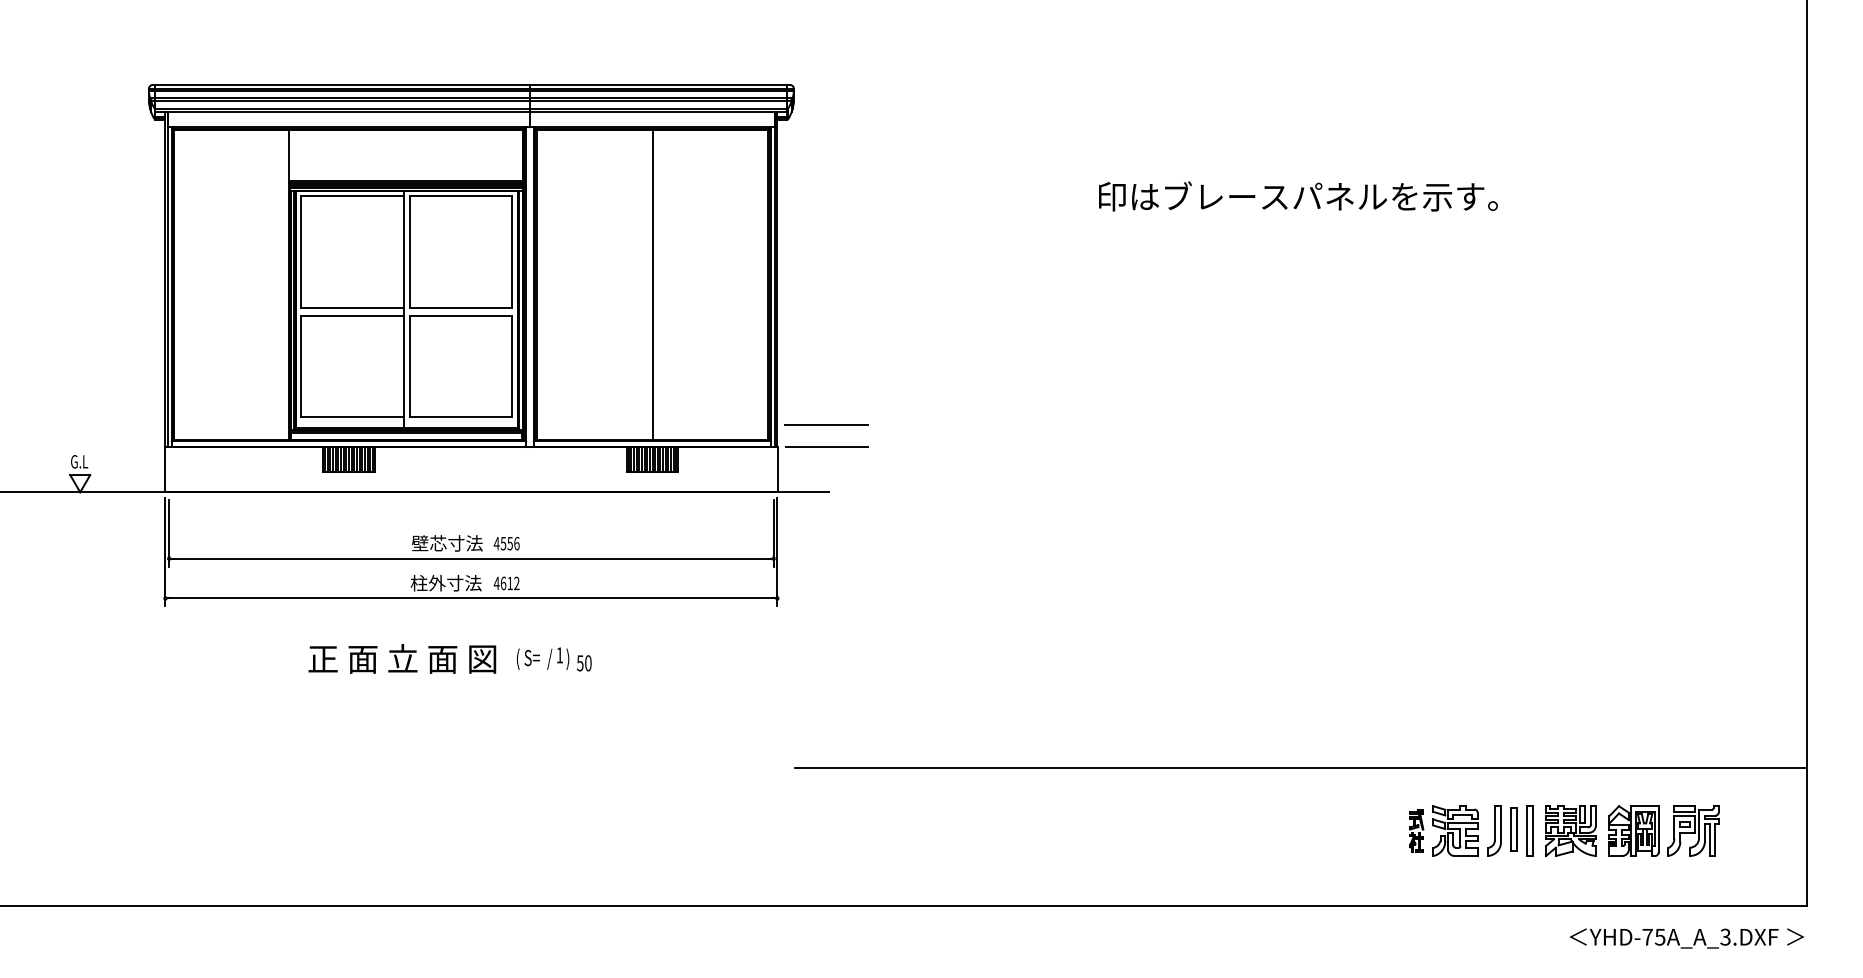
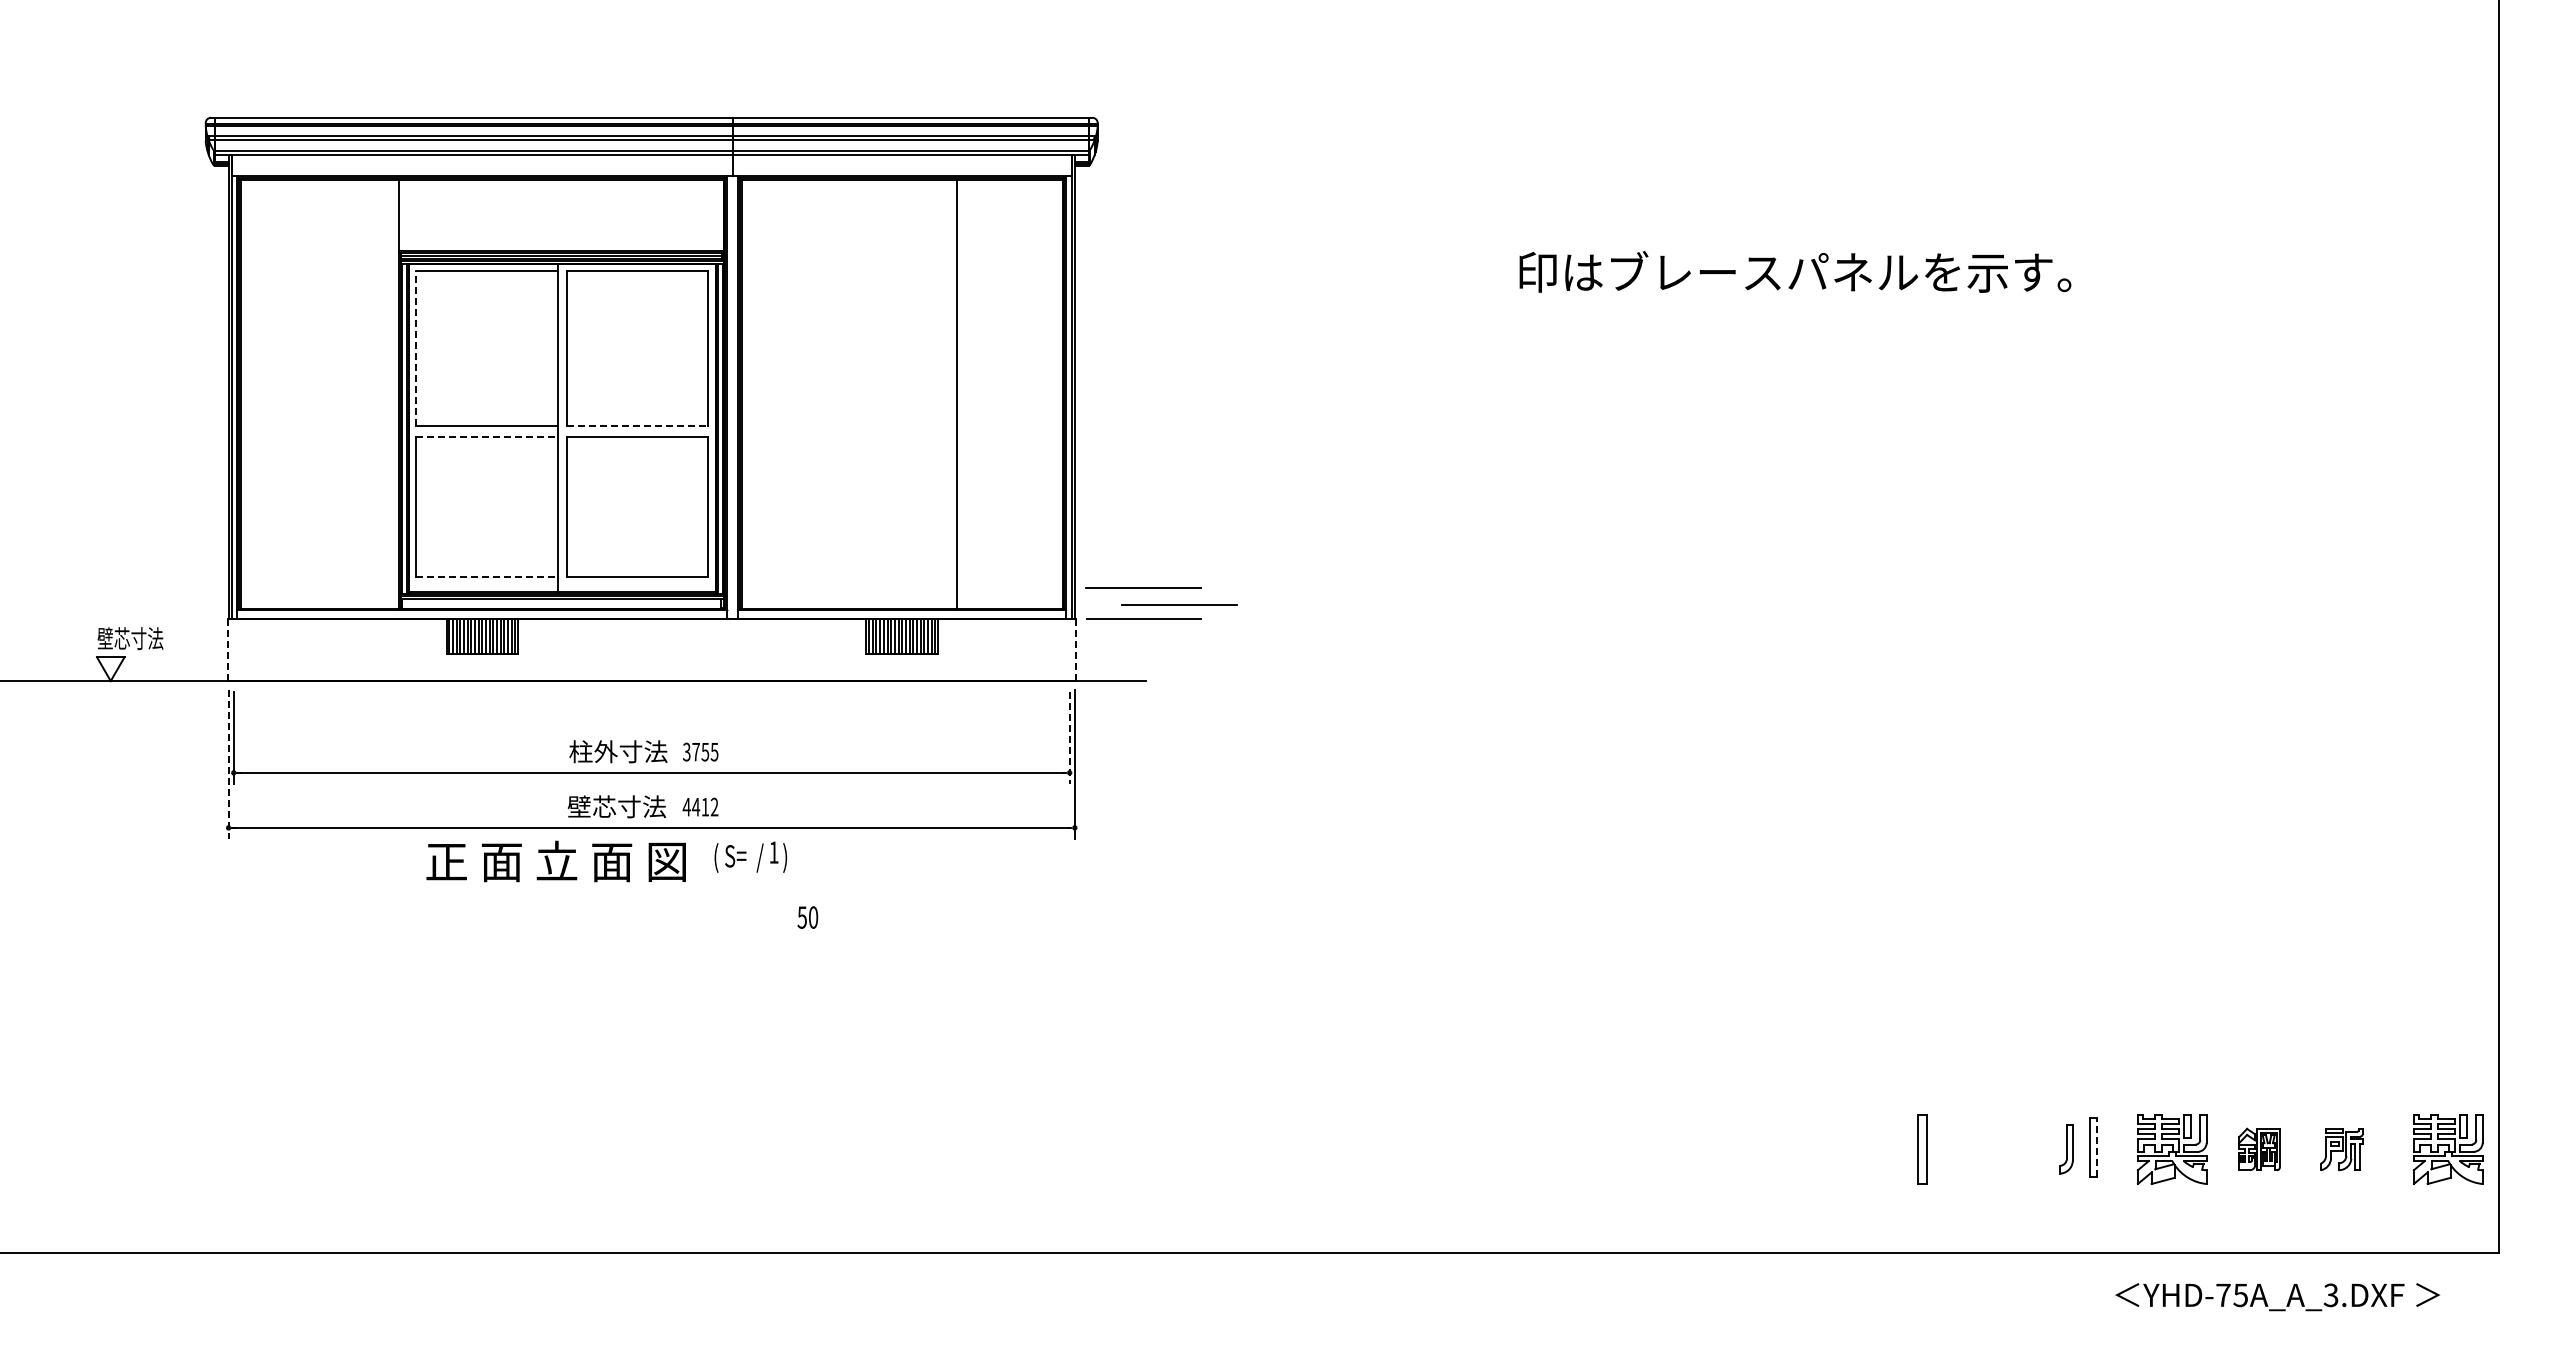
line: (301, 251) -> (416, 348), solid -> dashed
line: (652, 285) -> (957, 394), moved
line: (461, 307) -> (638, 425), solid -> dashed
line: (352, 315) -> (487, 436), solid -> dashed
line: (352, 417) -> (487, 577), solid -> dashed
line: (853, 436) -> (1179, 604), added
text: (94, 461) -> (130, 638), G.L -> 壁芯寸法
line: (777, 469) -> (1075, 649), solid -> dashed
line: (164, 470) -> (227, 650), solid -> dashed
line: (773, 533) -> (1069, 737), solid -> dashed
text: (429, 543) -> (593, 751), 壁芯寸法 -> 柱外寸法
text: (506, 543) -> (700, 751), 4556 -> 3755
line: (165, 552) -> (228, 764), solid -> dashed
text: (427, 583) -> (591, 806), 柱外寸法 -> 壁芯寸法
text: (503, 583) -> (695, 806), 4612 -> 4412
text: (401, 658) -> (555, 861), moved
text: (542, 658) -> (750, 856), moved
line: (1300, 768) -> (1798, 1062), removed
line: (1516, 829) -> (2097, 1147), solid -> dashed
part: (1416, 831) -> (1958, 1149), removed
part: (1455, 831) -> (2012, 1149), removed
part: (1494, 831) -> (2066, 1149), size x0.7
part: (1529, 831) -> (1922, 1149), moved
part: (1633, 831) -> (2259, 1149), size x0.6
part: (1693, 831) -> (2341, 1149), size x0.6
part: (1769, 831) -> (2447, 1149), added
text: (1686, 938) -> (2277, 1297), moved

